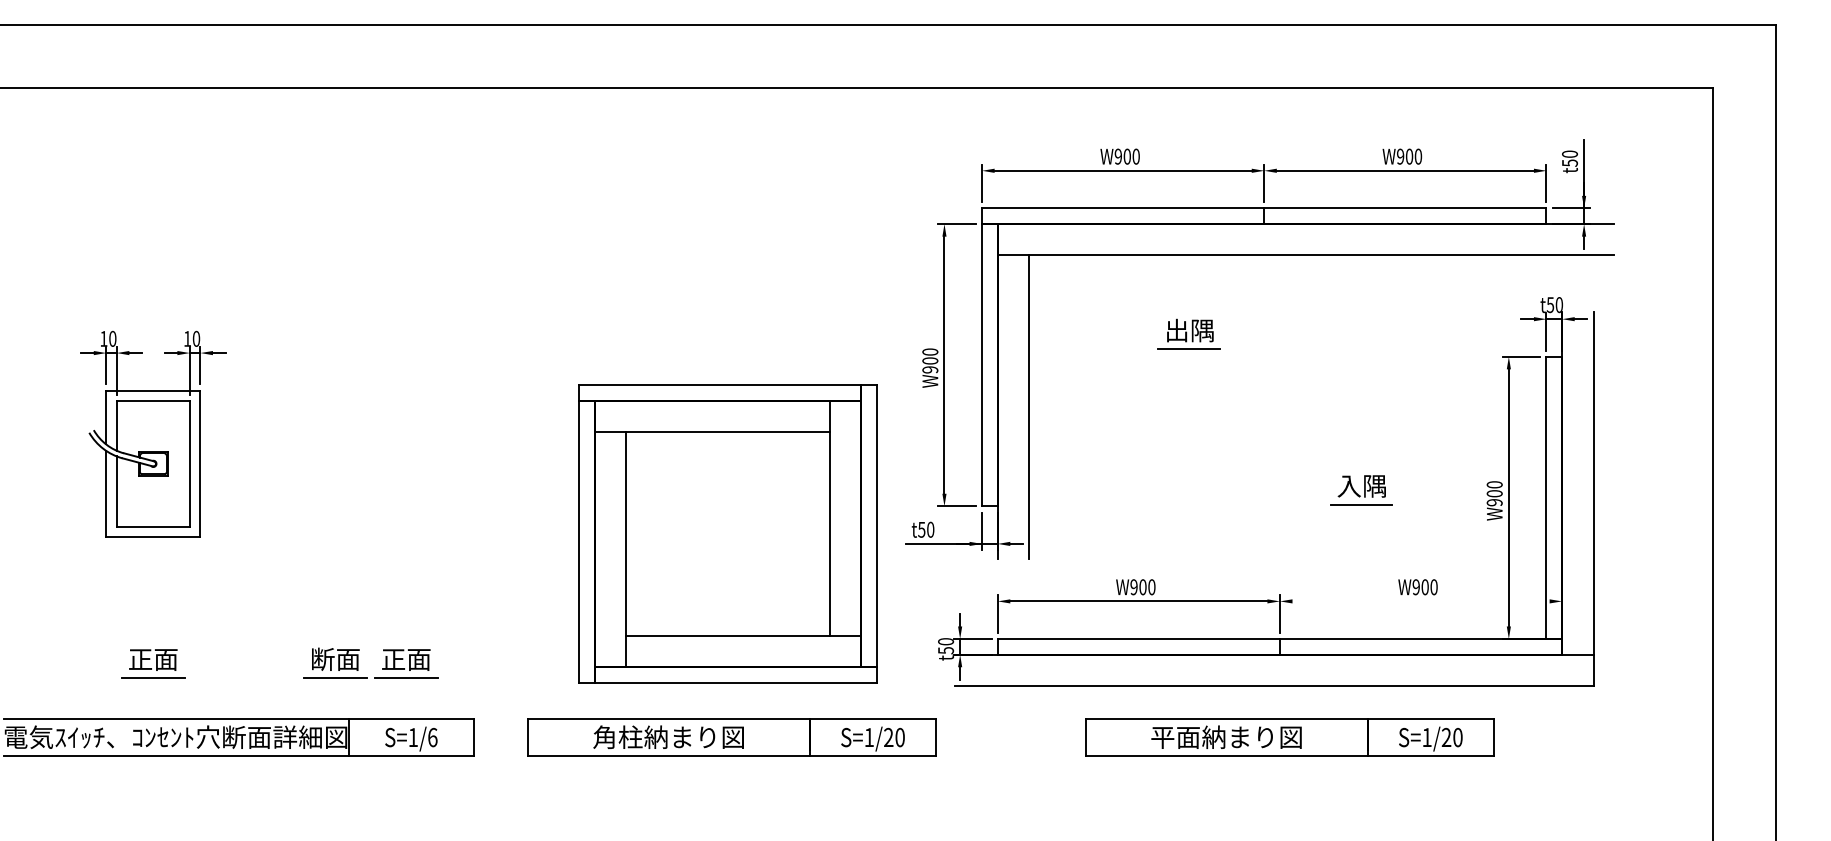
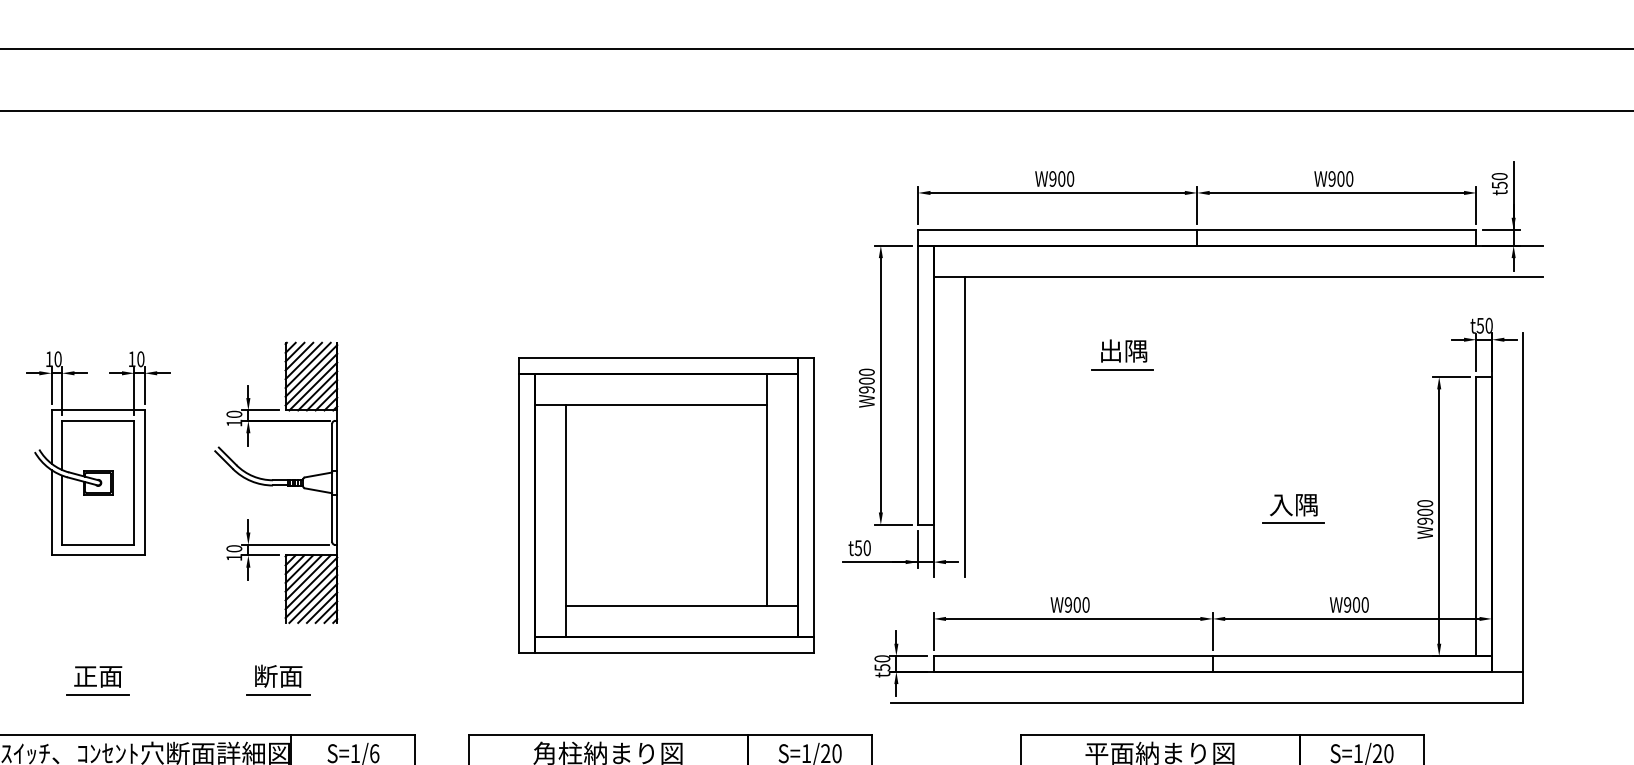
part: (333, 463) -> (276, 482), added
part: (727, 533) -> (666, 505), moved
line: (1420, 601) -> (1351, 619), added
part: (406, 663) -> (348, 680), removed

